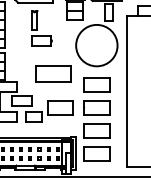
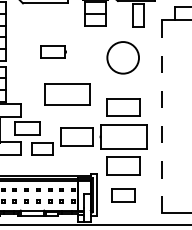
part: (34, 20) -> (43, 25), removed
circle: (96, 45) -> (122, 57), size x0.6
line: (126, 91) -> (161, 116), solid -> dashed
part: (97, 107) -> (123, 136), size x1.4
part: (97, 153) -> (123, 195), size x0.7

